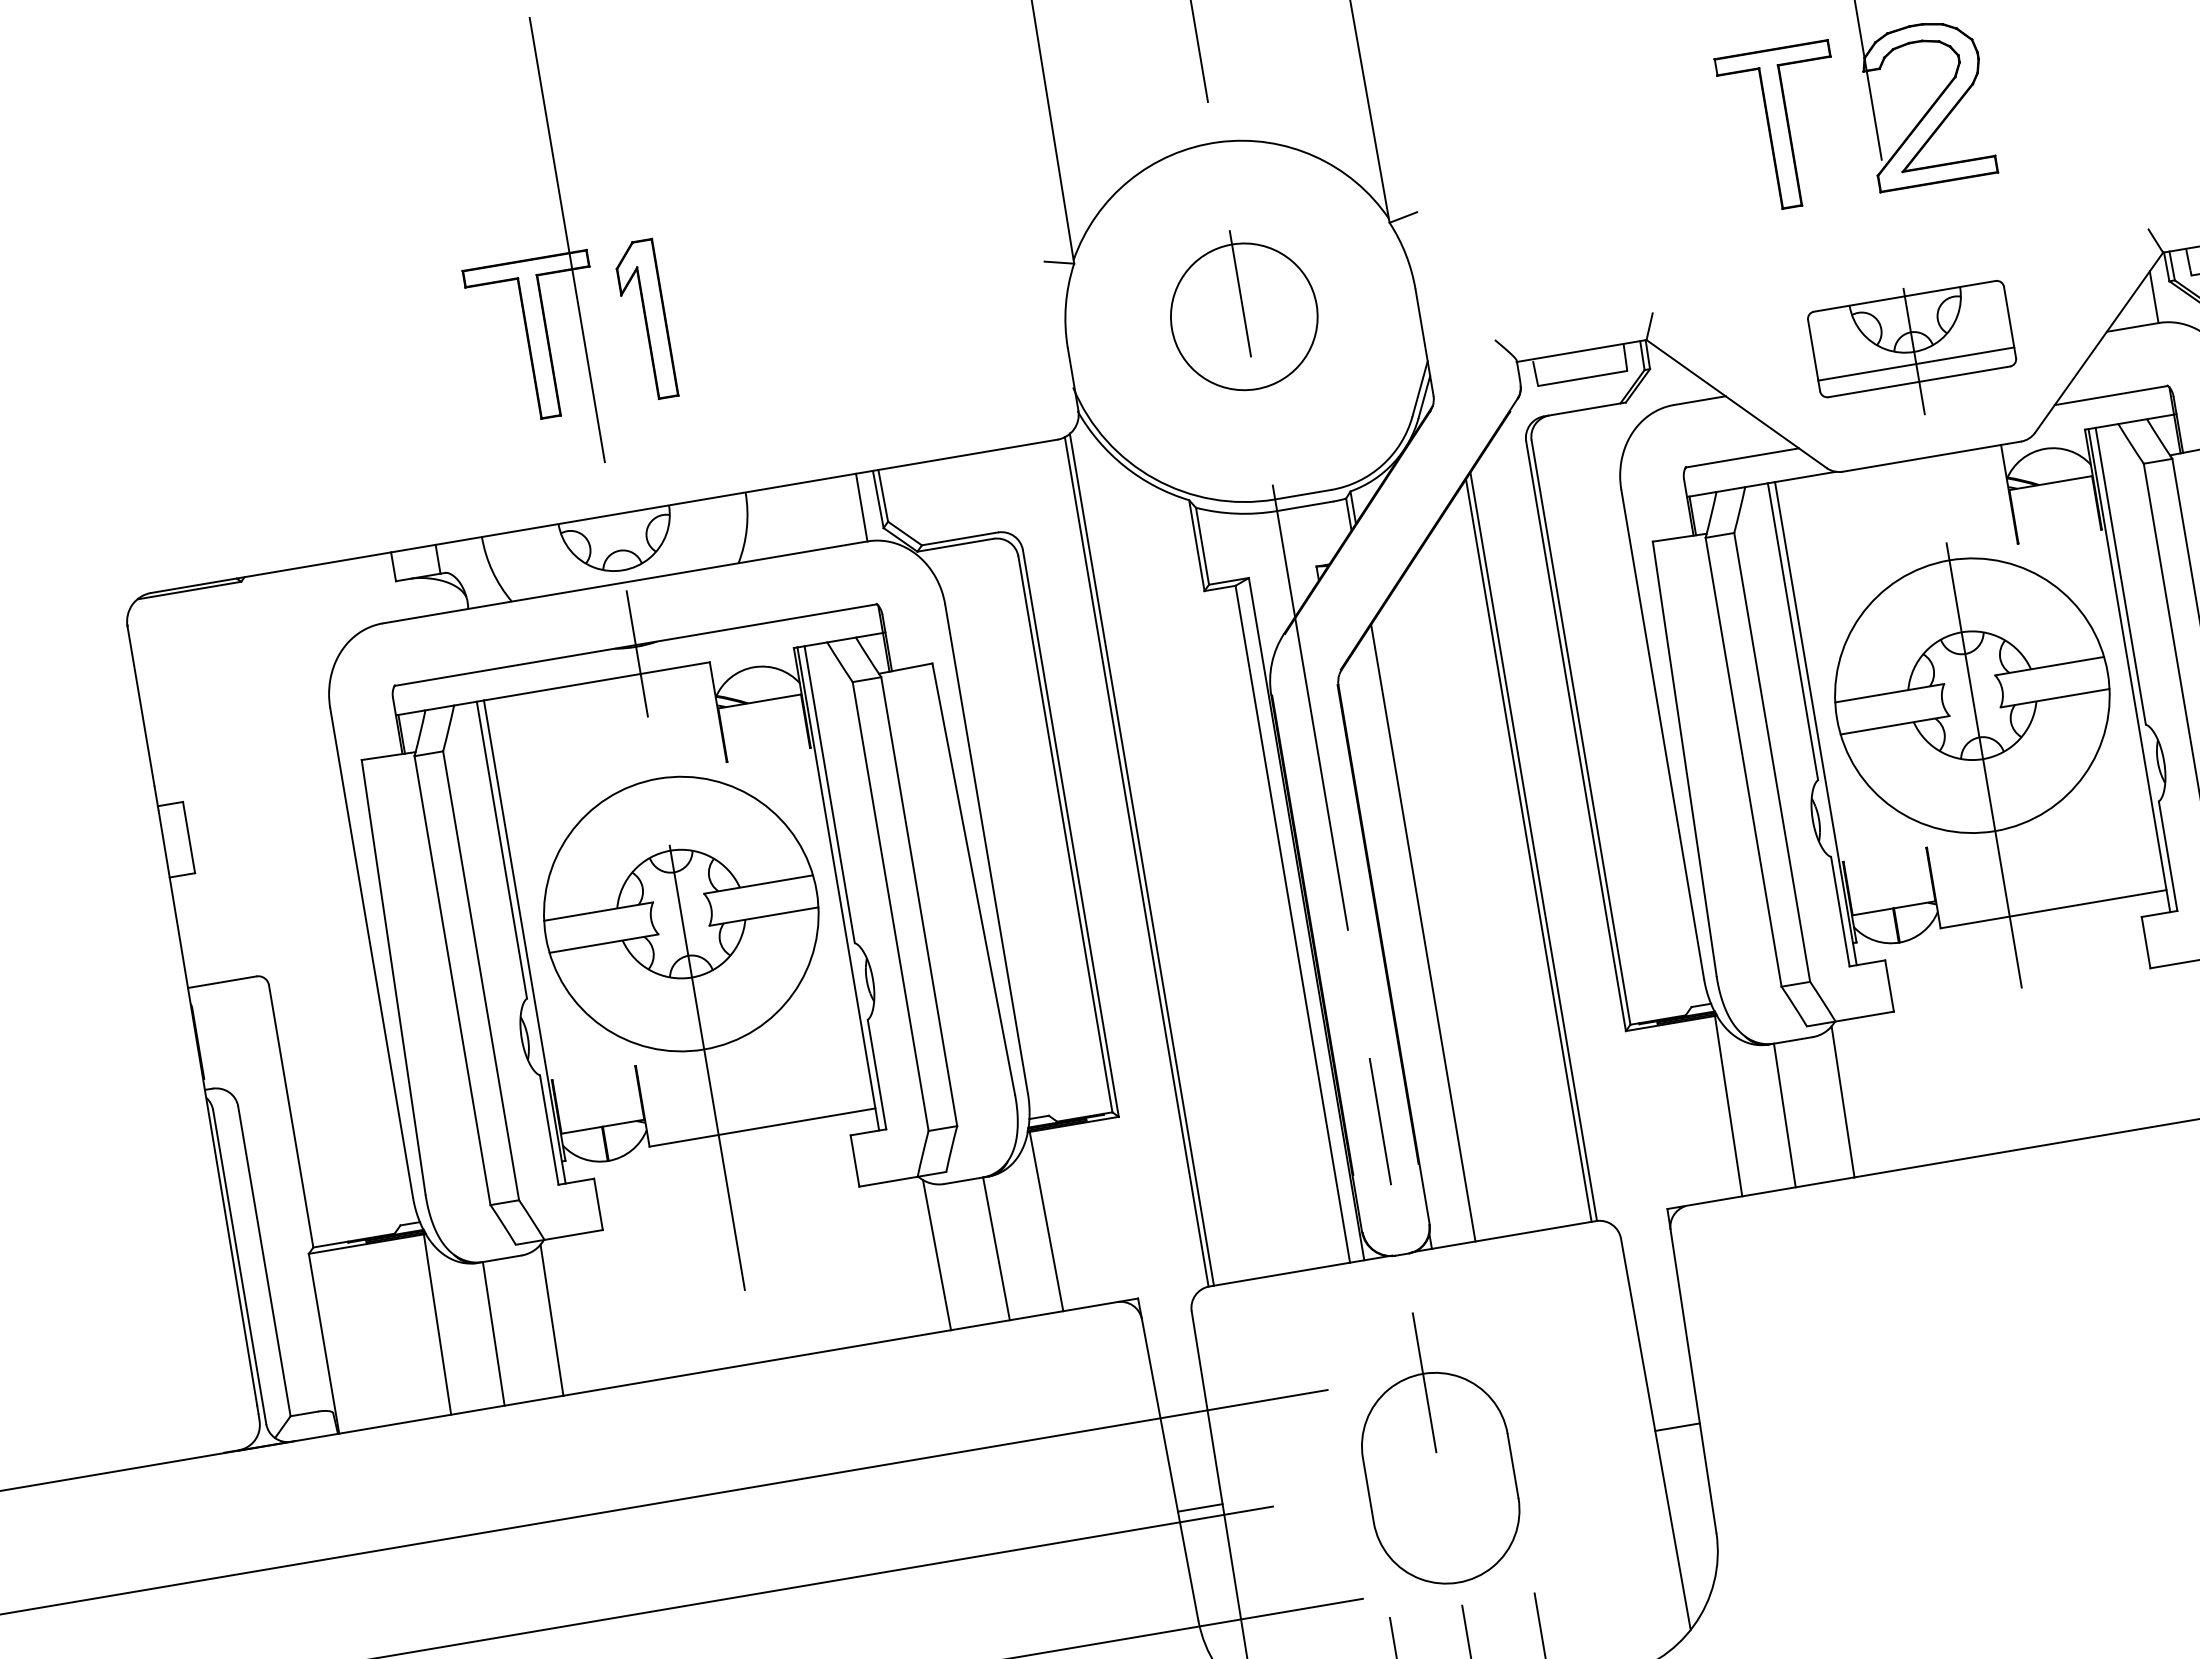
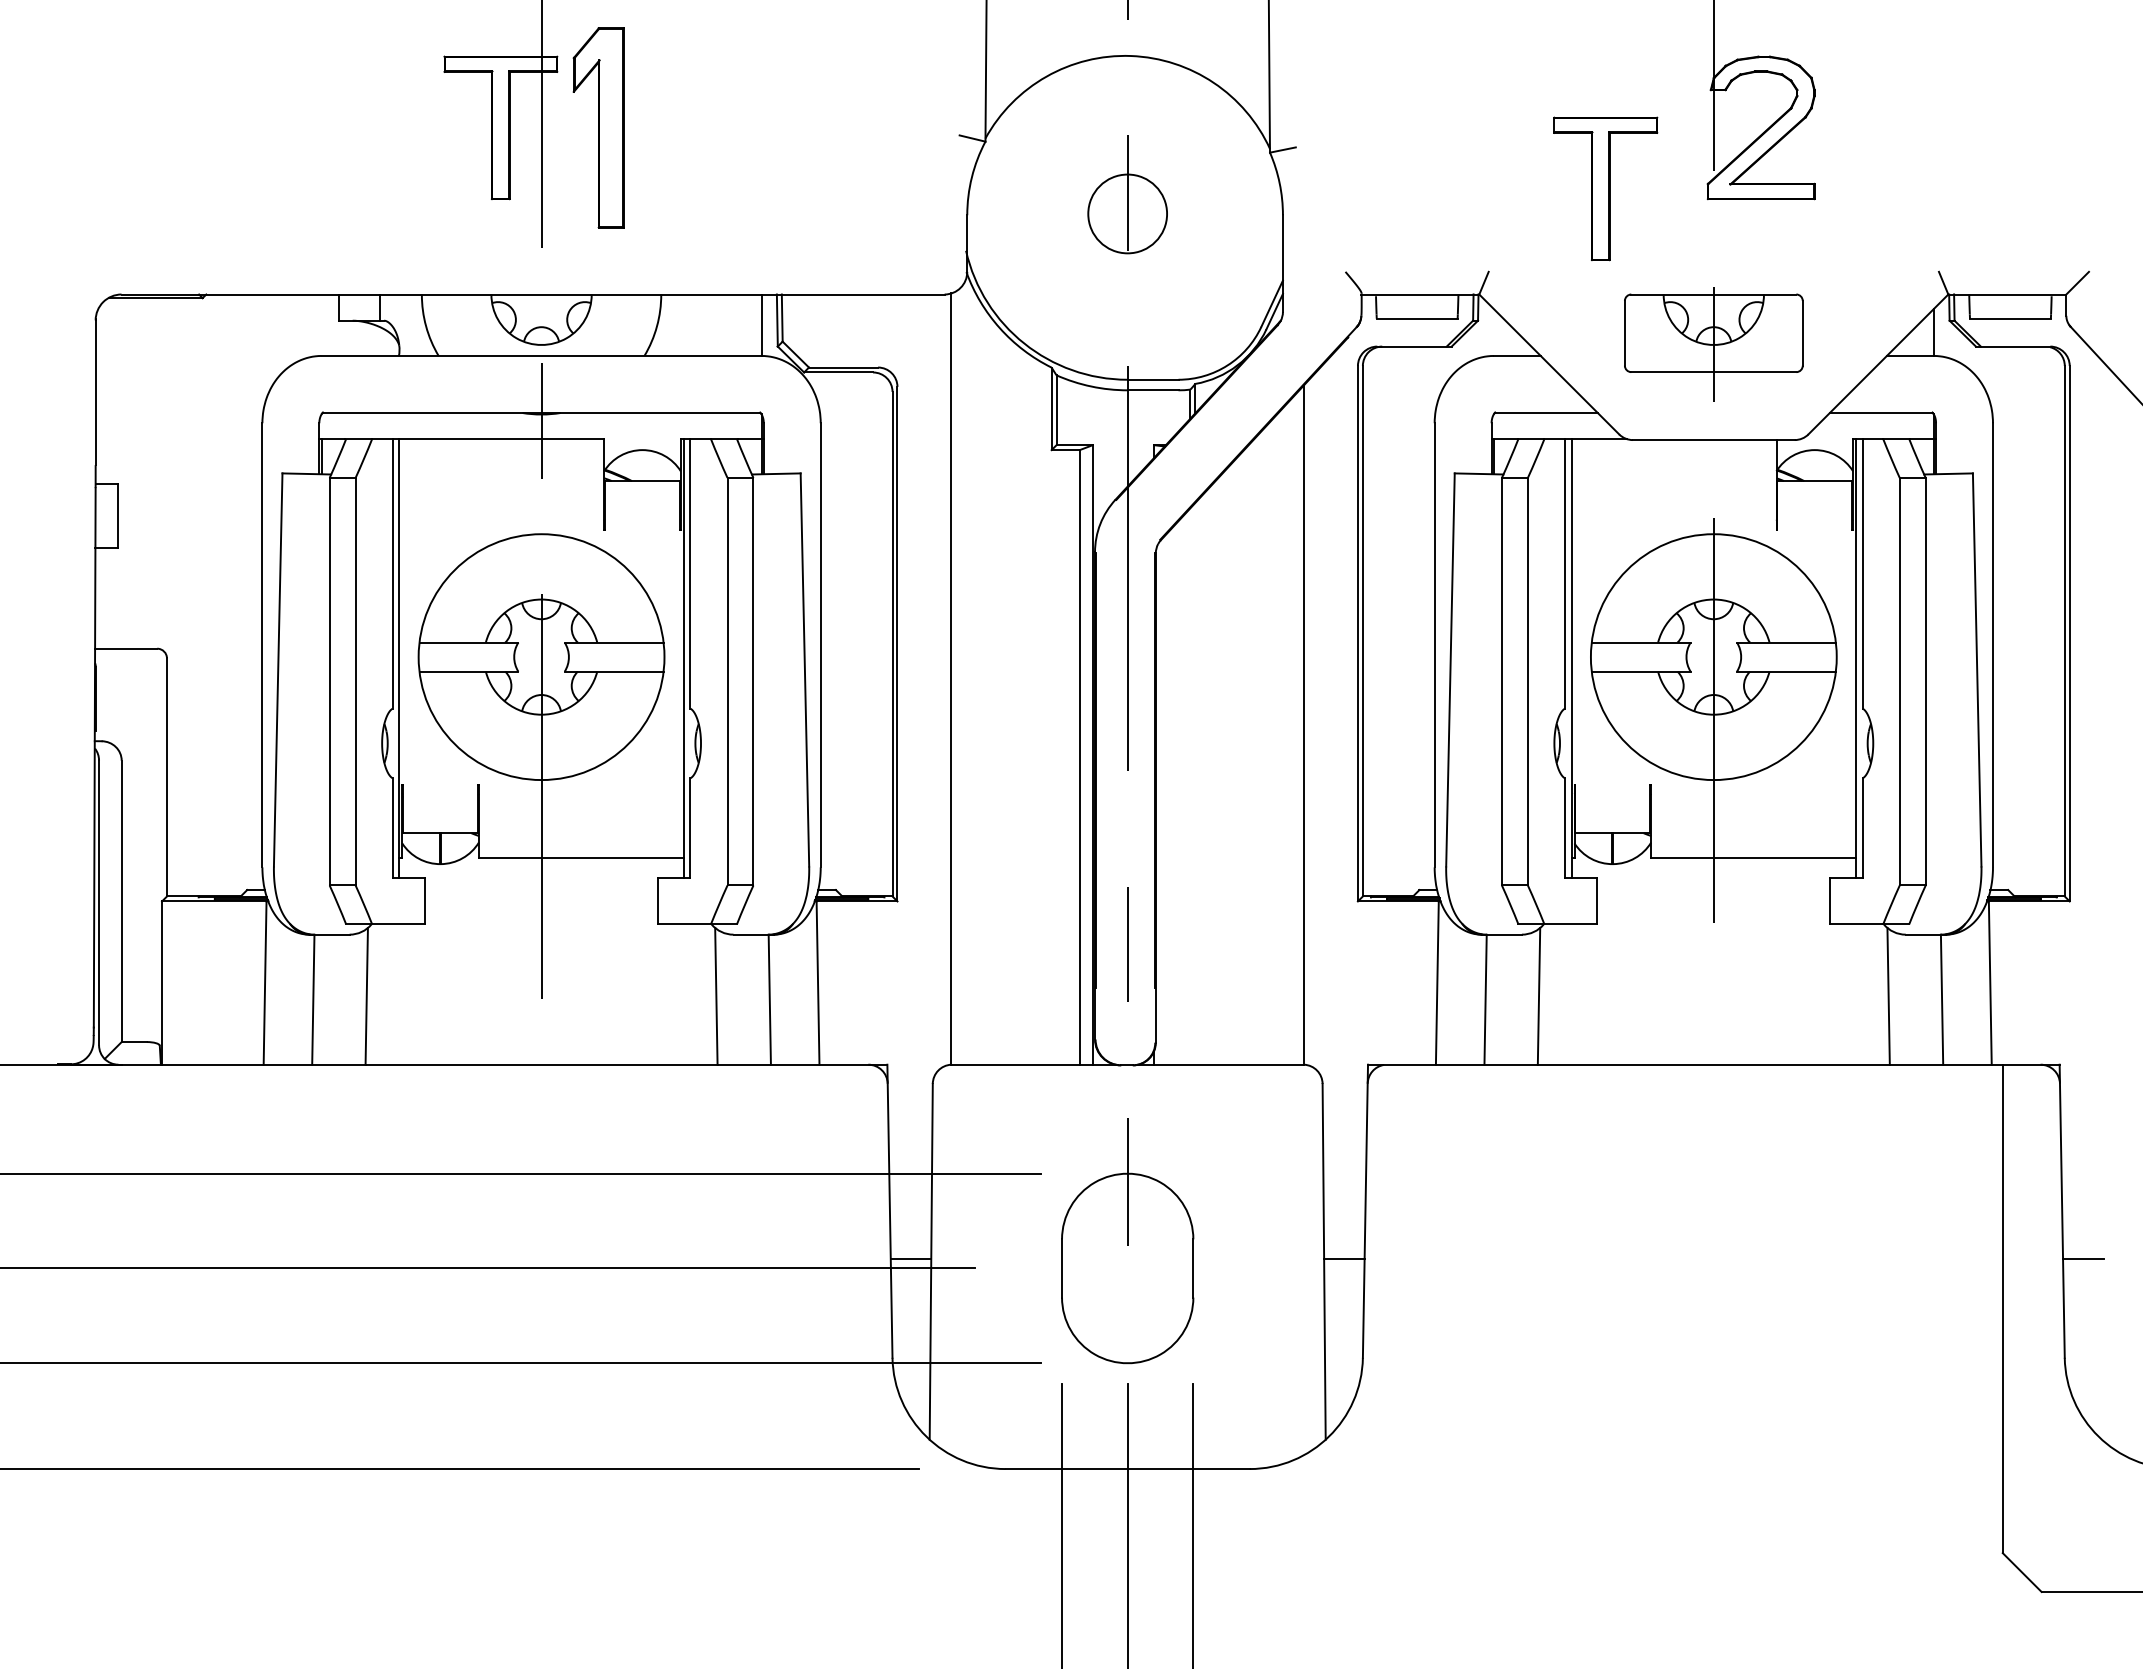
part: (1784, 127) -> (1605, 188), moved
circle: (1243, 316) -> (1127, 213), size x0.6
part: (645, 320) -> (598, 127), size x1.4
line: (1915, 363) -> (1713, 355), removed
line: (1529, 850) -> (1299, 727), removed
line: (1142, 859) -> (956, 677), removed
line: (1423, 932) -> (1193, 784), removed

